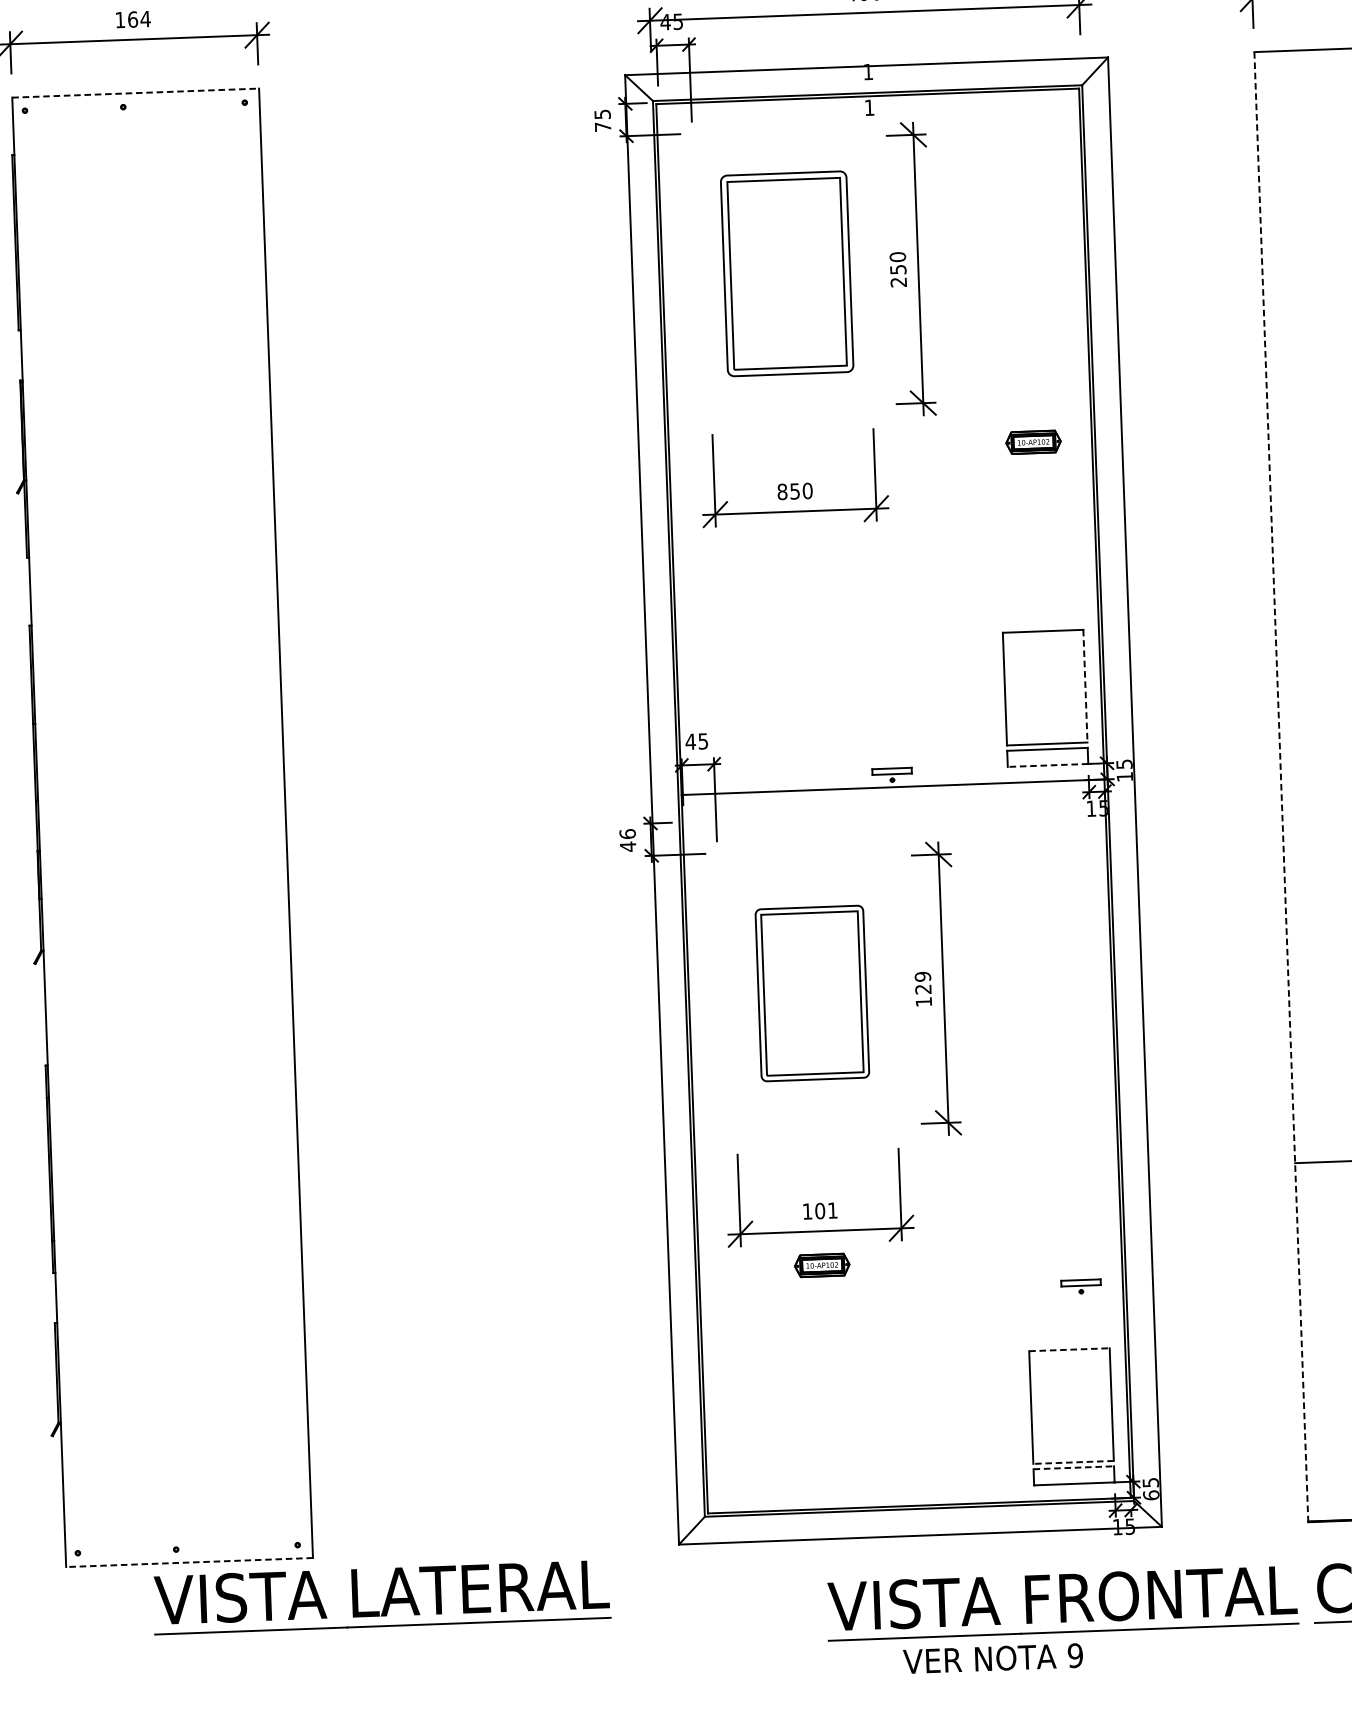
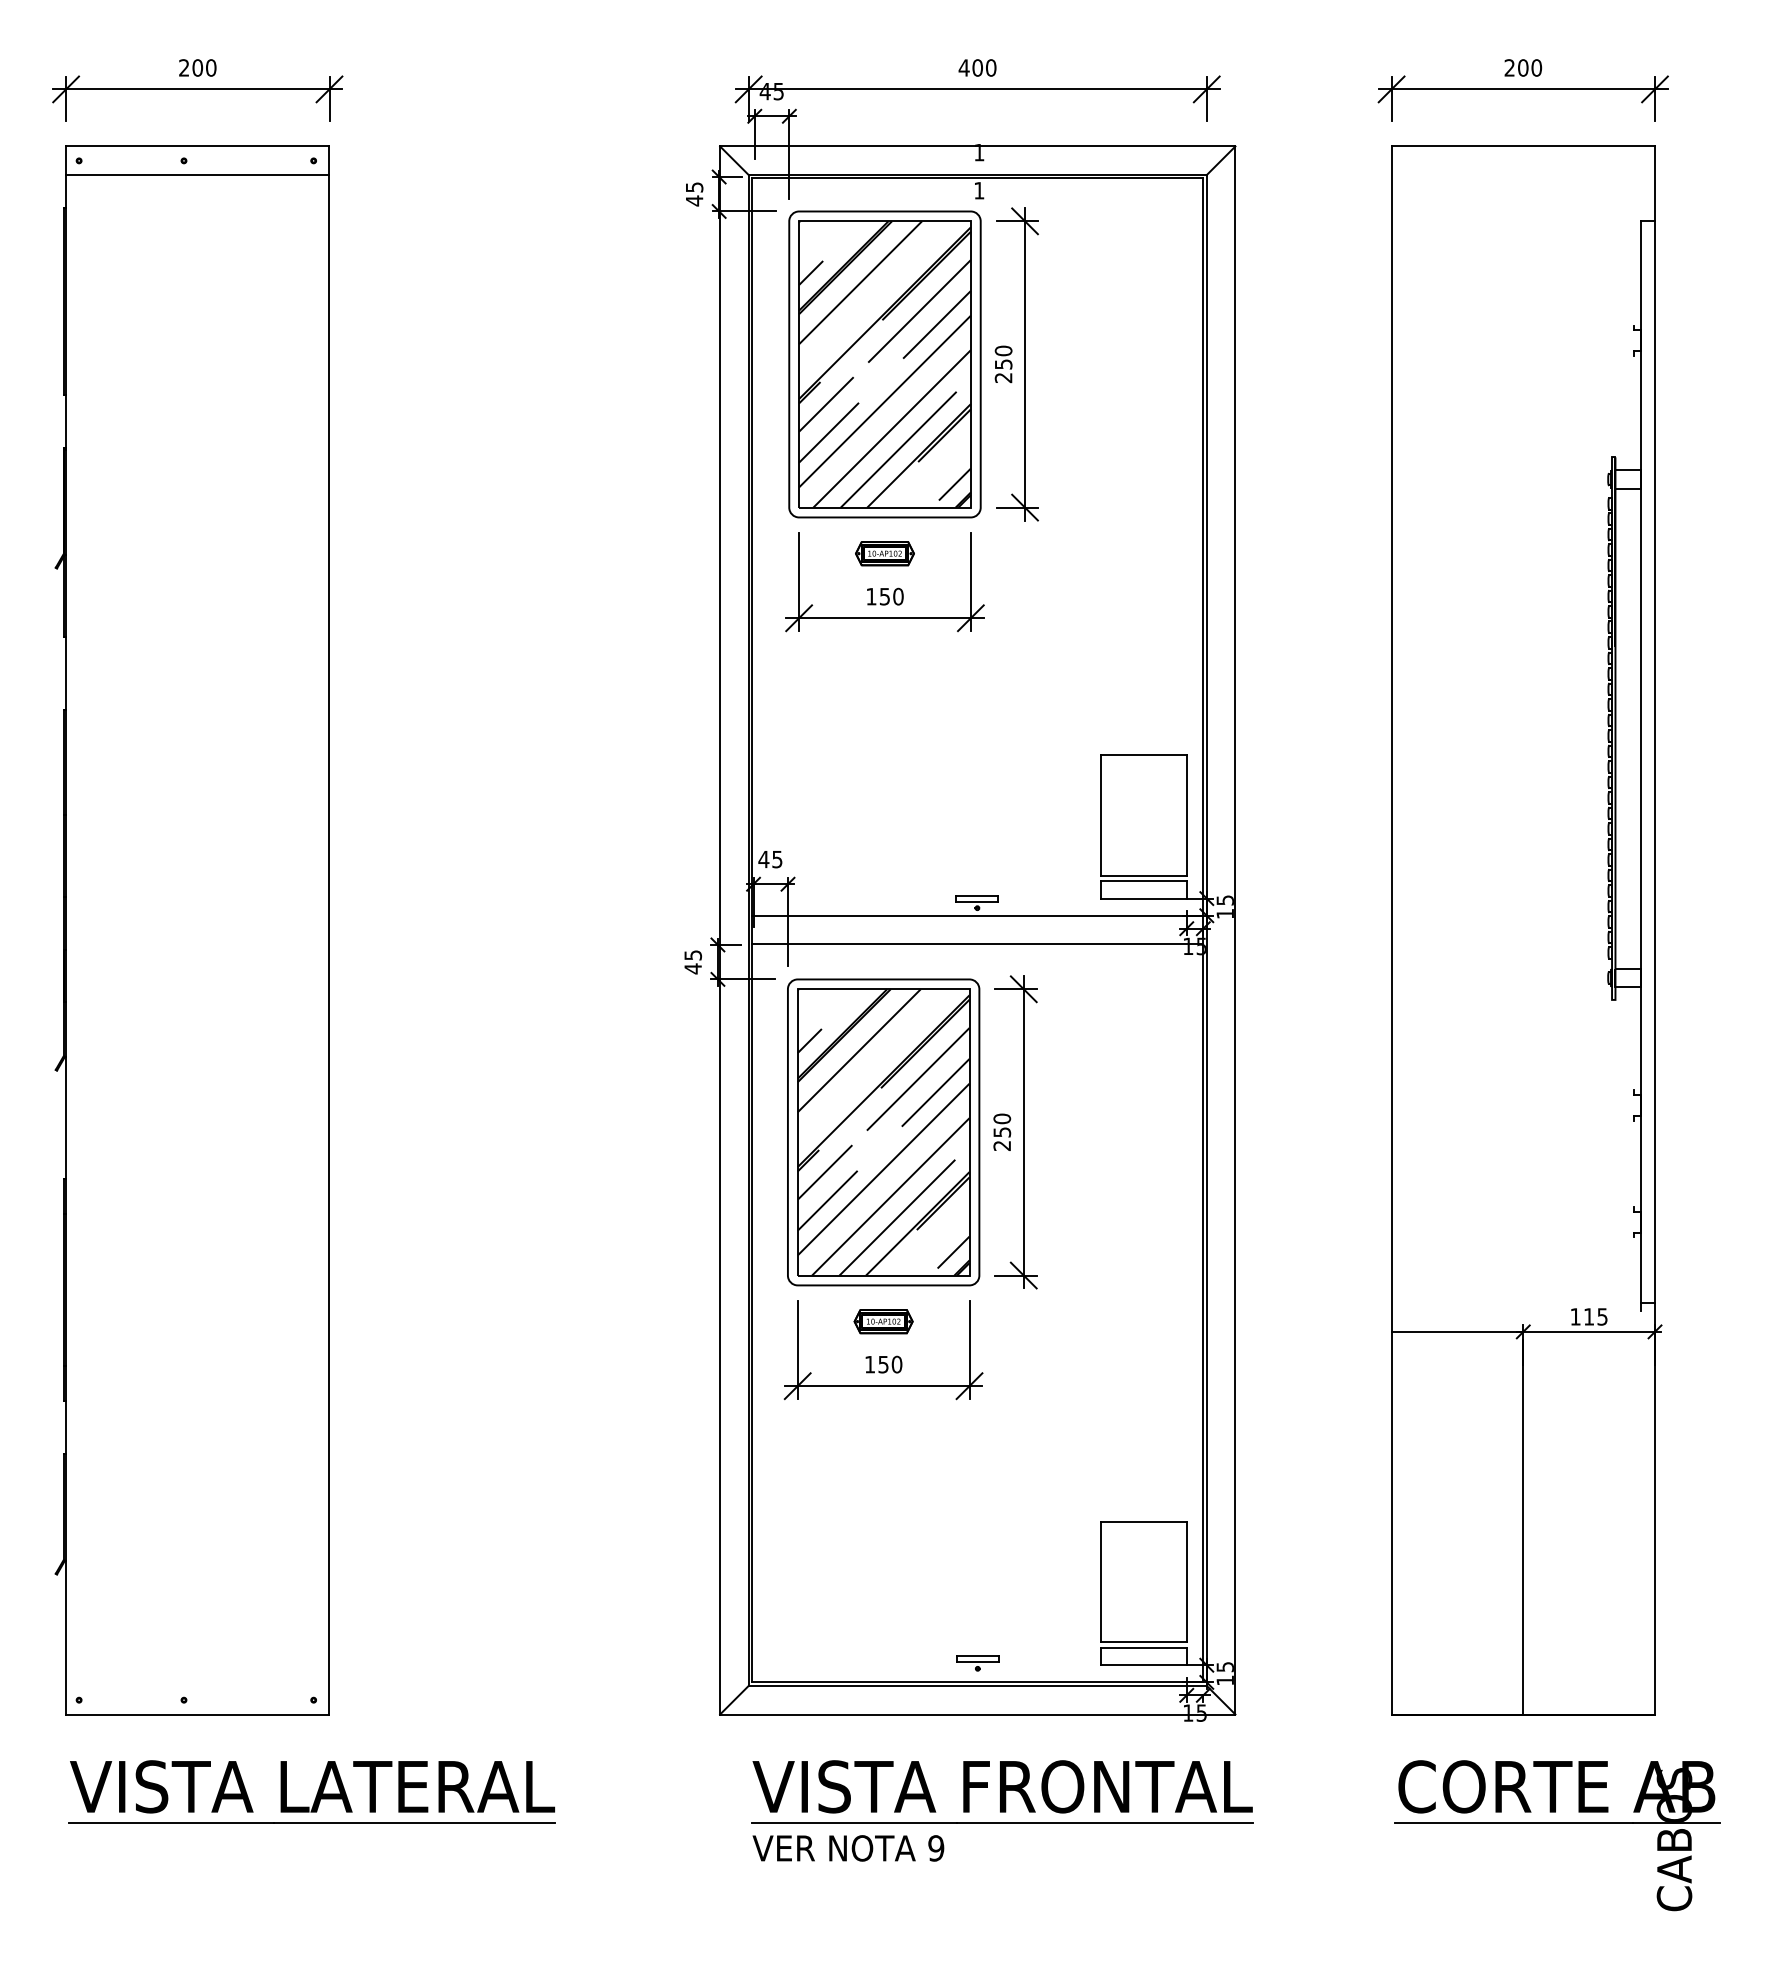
text: (132, 19) -> (197, 67), 164 -> 200
line: (135, 93) -> (197, 146), dashed -> solid
line: (136, 120) -> (197, 175), added
text: (603, 126) -> (694, 200), 75 -> 45
part: (786, 273) -> (884, 364), size x1.43
part: (1033, 442) -> (884, 553), moved
text: (782, 491) -> (871, 596), 850 -> 150
line: (1085, 687) -> (1186, 816), dashed -> solid
line: (1047, 765) -> (1143, 898), dashed -> solid
line: (1281, 786) -> (1391, 930), dashed -> solid
line: (893, 814) -> (977, 944), added
text: (628, 834) -> (693, 955), 46 -> 45
text: (923, 988) -> (1002, 1131), 129 -> 250
part: (812, 993) -> (883, 1132), size x1.67
text: (826, 1210) -> (890, 1364), 101 -> 150
part: (822, 1265) -> (883, 1321), moved
part: (1080, 1286) -> (977, 1663), moved
line: (1069, 1350) -> (1143, 1522), dashed -> solid
line: (1073, 1462) -> (1143, 1642), dashed -> solid
line: (1073, 1468) -> (1143, 1648), dashed -> solid
text: (1150, 1495) -> (1224, 1680), 65 -> 15
line: (189, 1562) -> (197, 1714), dashed -> solid
part: (381, 1596) -> (311, 1791), moved
part: (1062, 1602) -> (1002, 1791), moved
text: (993, 1658) -> (848, 1848), moved

